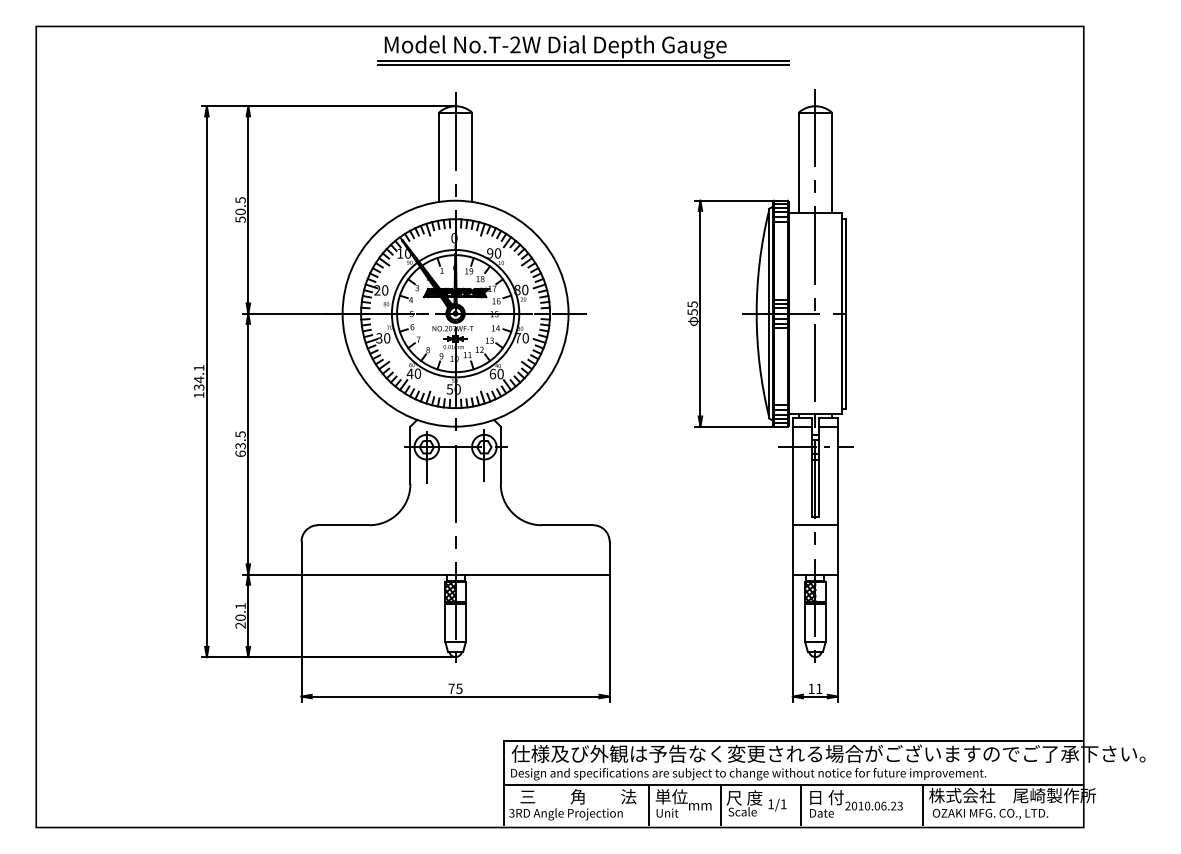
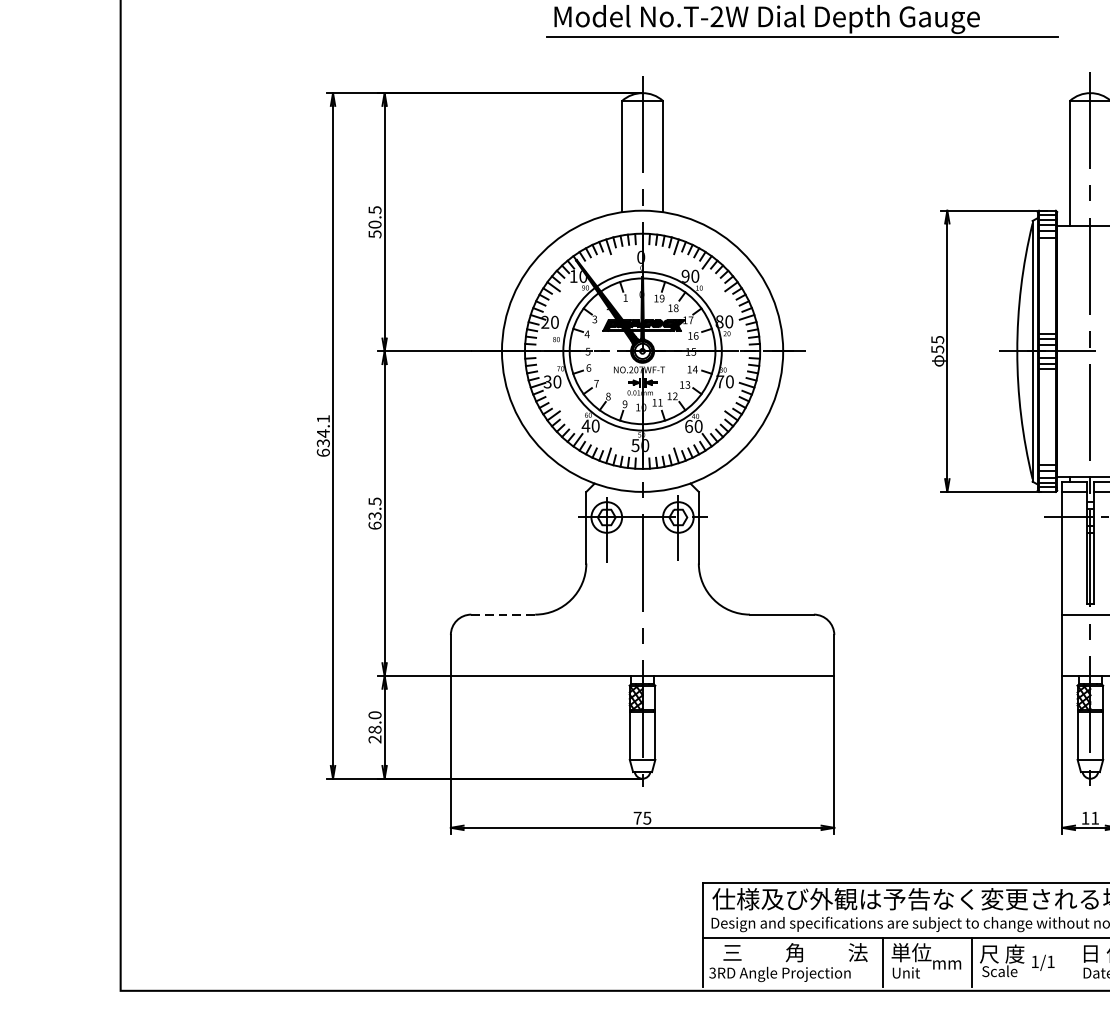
line: (583, 65) -> (801, 42), removed
text: (198, 395) -> (322, 453), 134.1 -> 634.1
line: (343, 525) -> (503, 614), solid -> dashed
text: (240, 611) -> (374, 721), 20.1 -> 28.0
line: (800, 804) -> (1071, 962), removed

